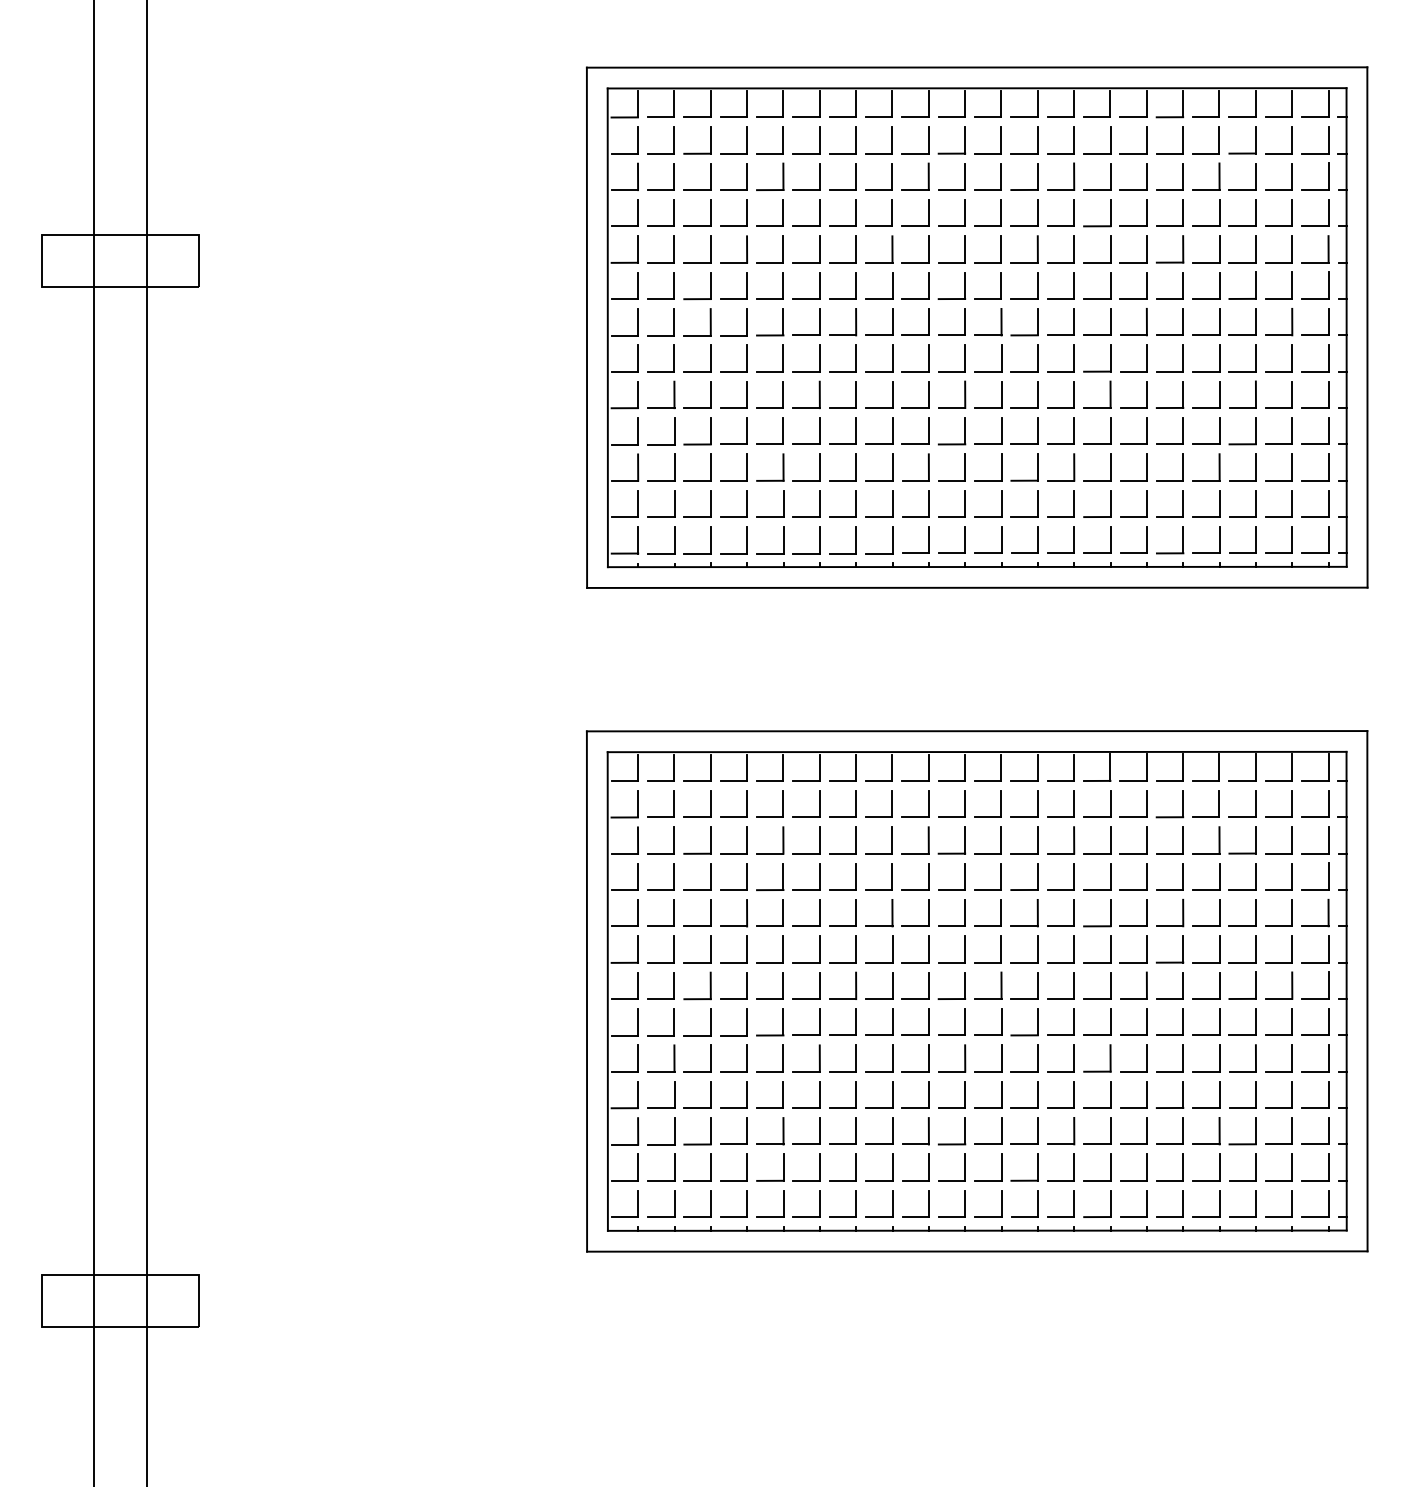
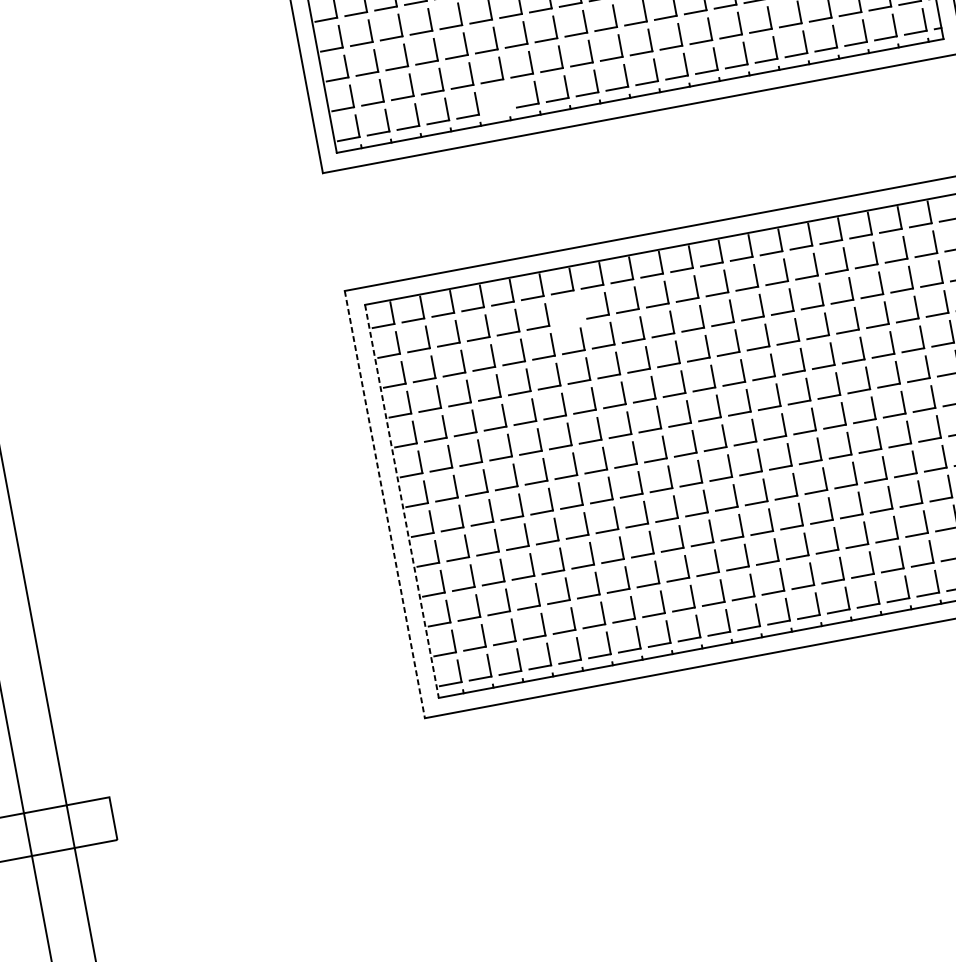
part: (819, 540) -> (506, 98), removed
part: (855, 803) -> (576, 308), removed
line: (586, 992) -> (384, 505), solid -> dashed
line: (607, 992) -> (401, 502), solid -> dashed

